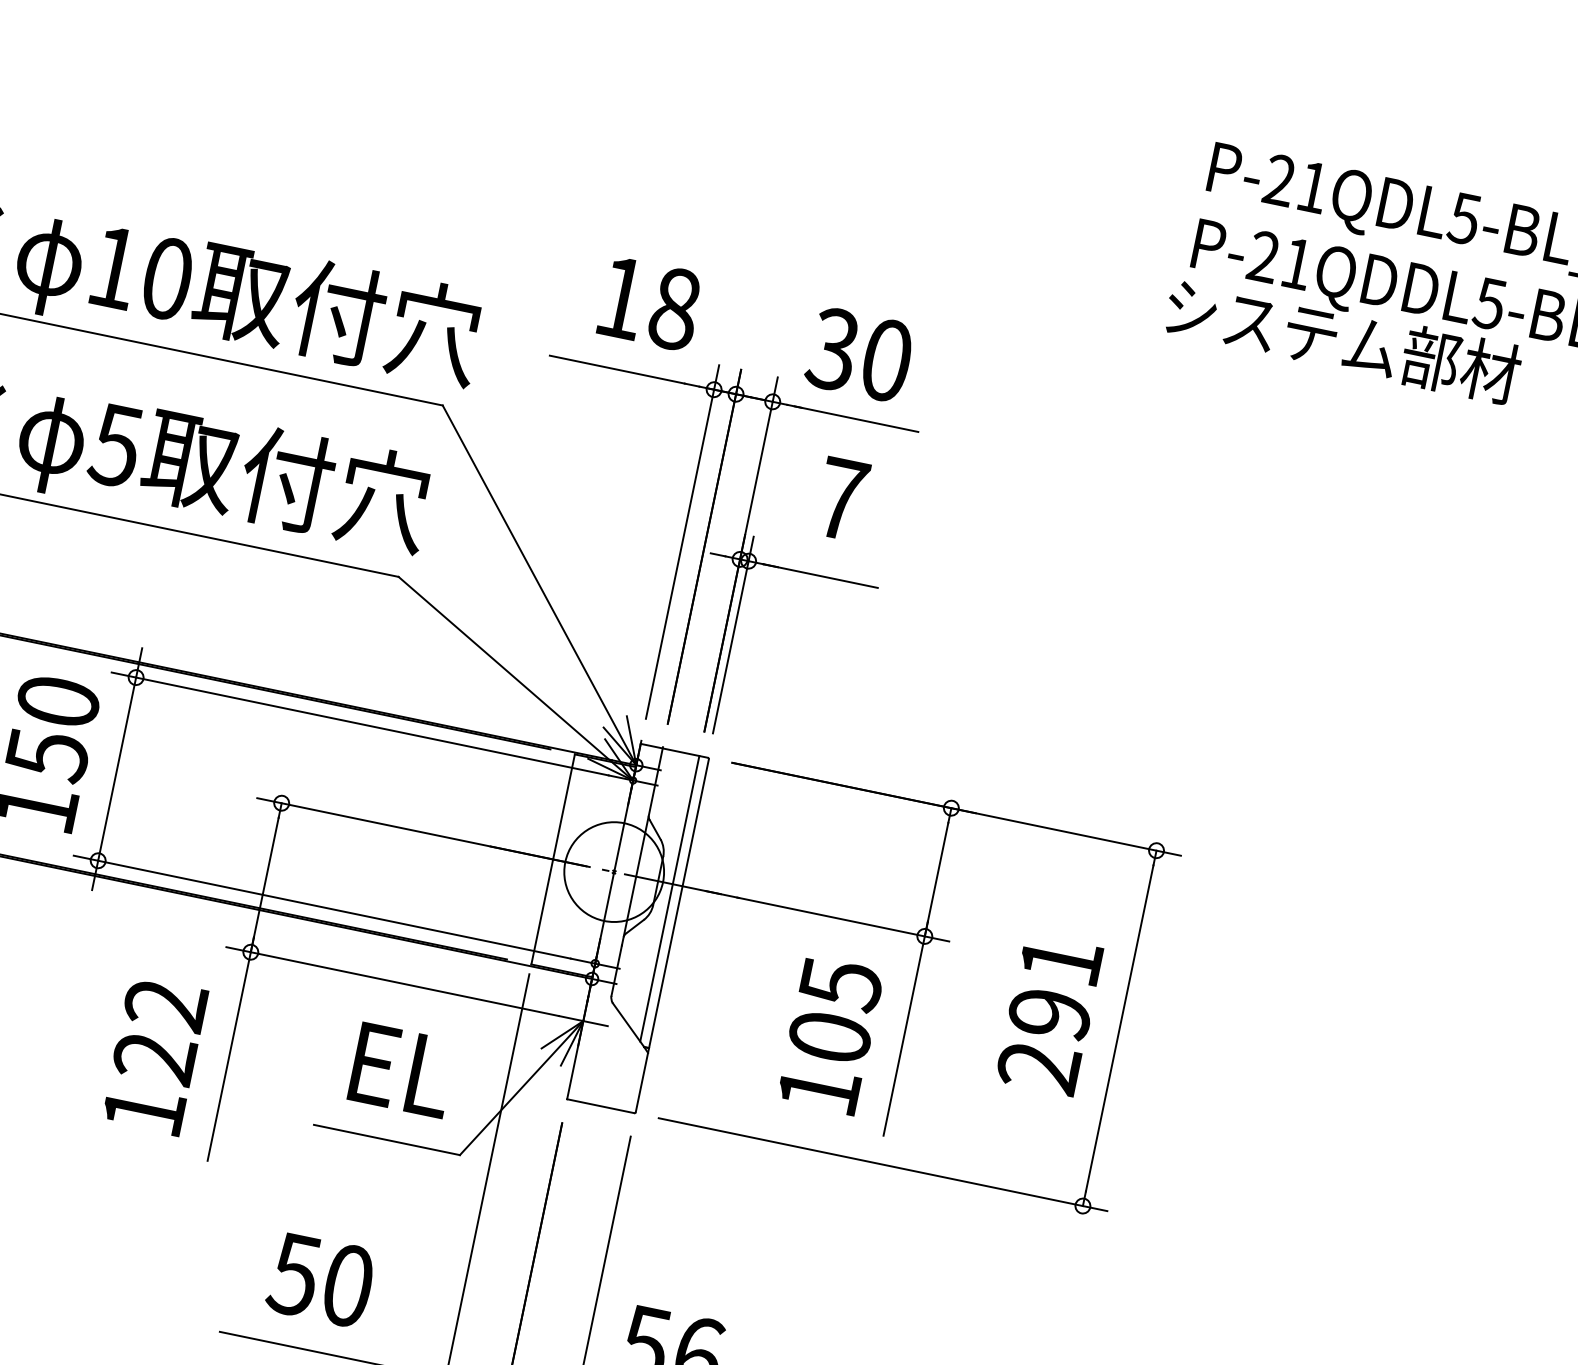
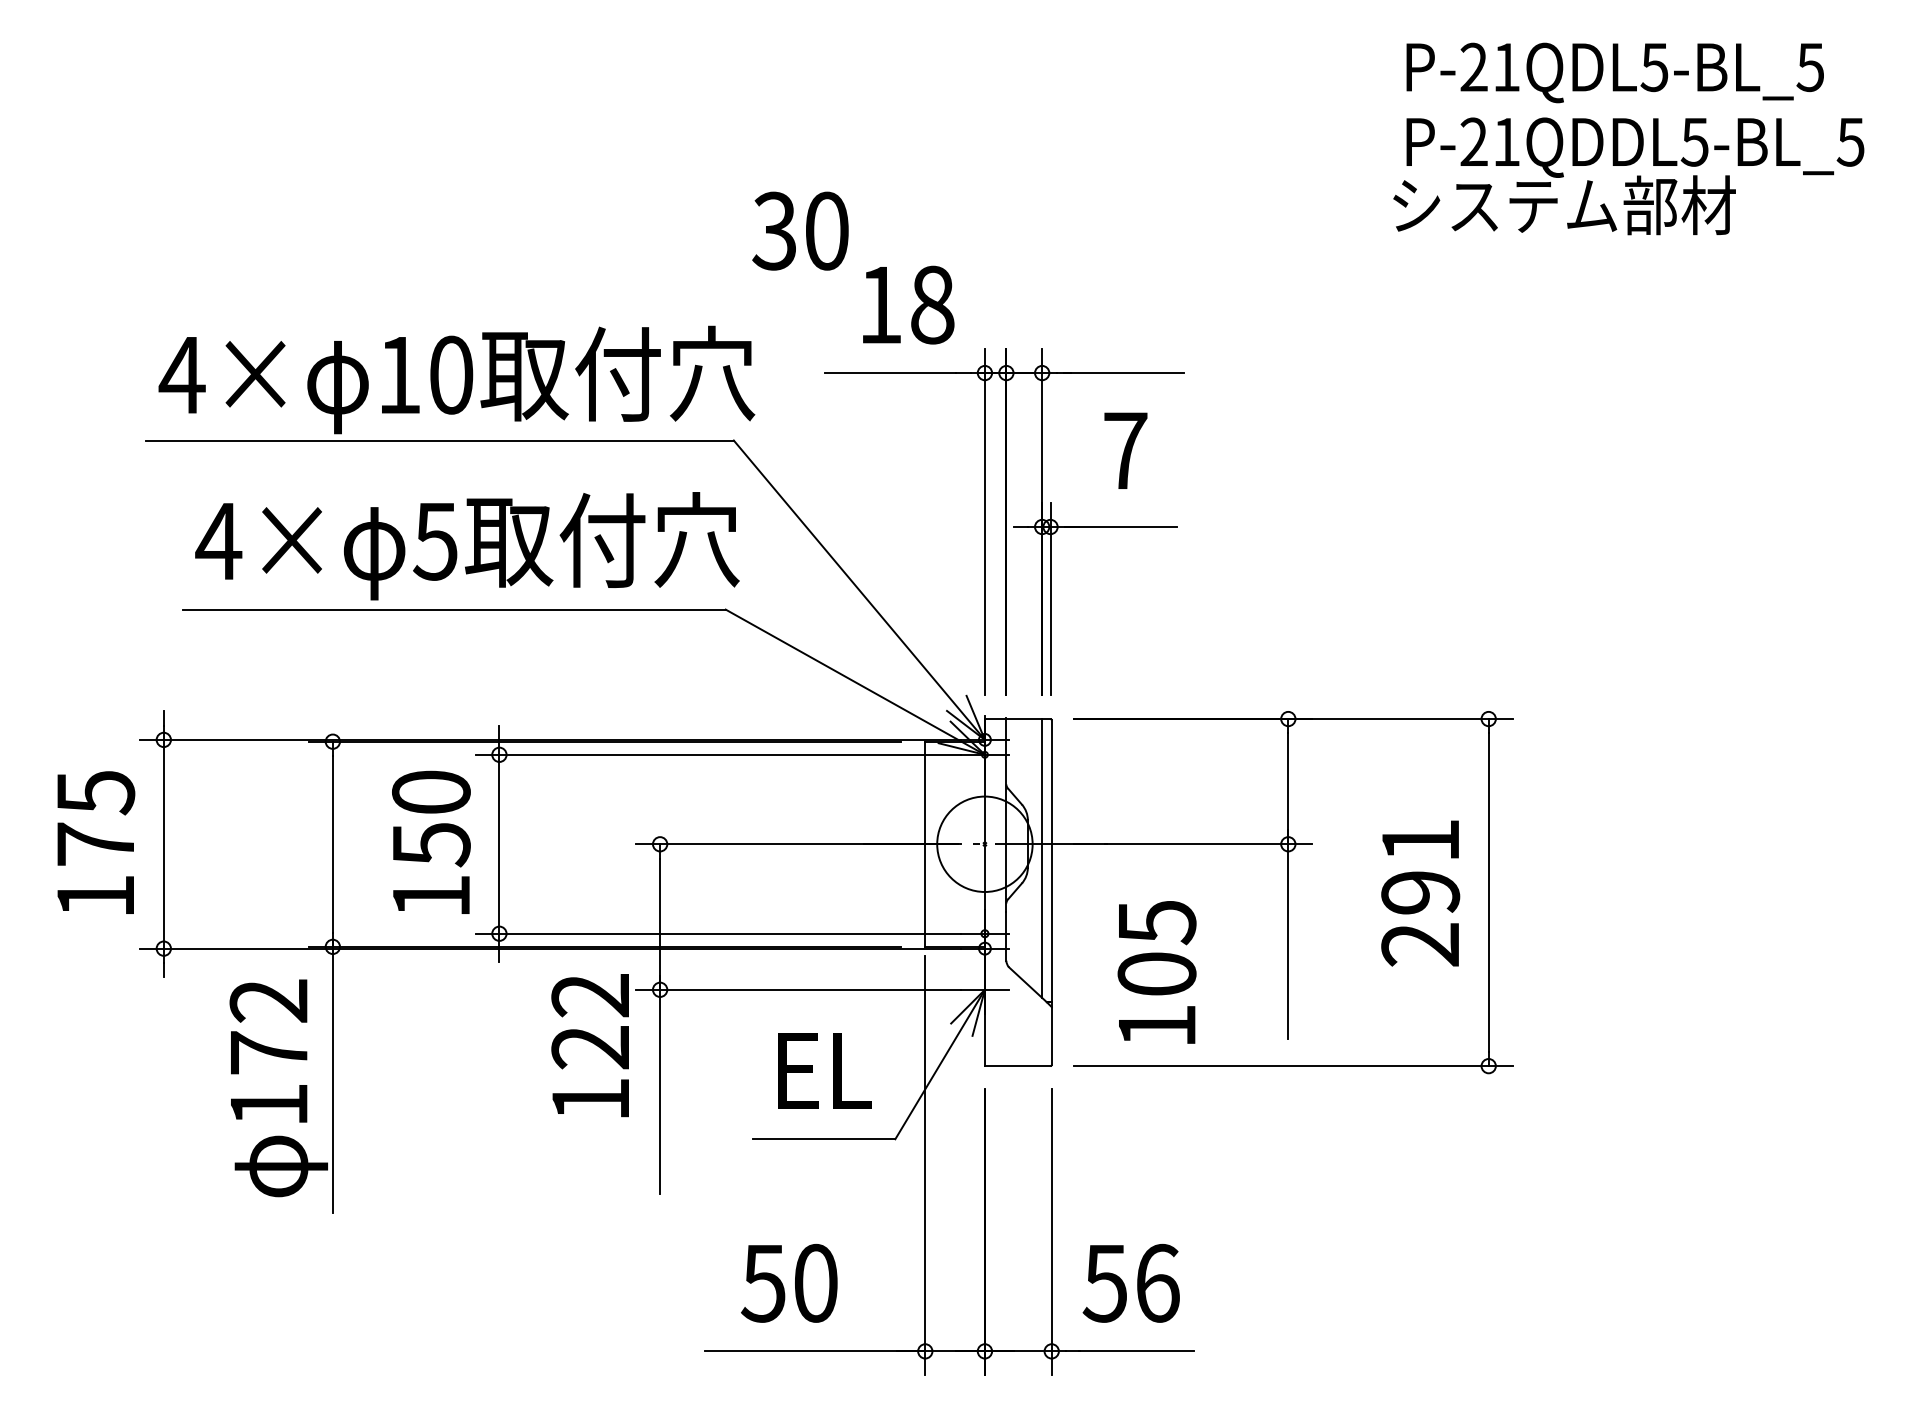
text: (859, 354) -> (800, 230), moved
text: (829, 1035) -> (1156, 972), moved
text: (153, 1055) -> (589, 1045), moved

